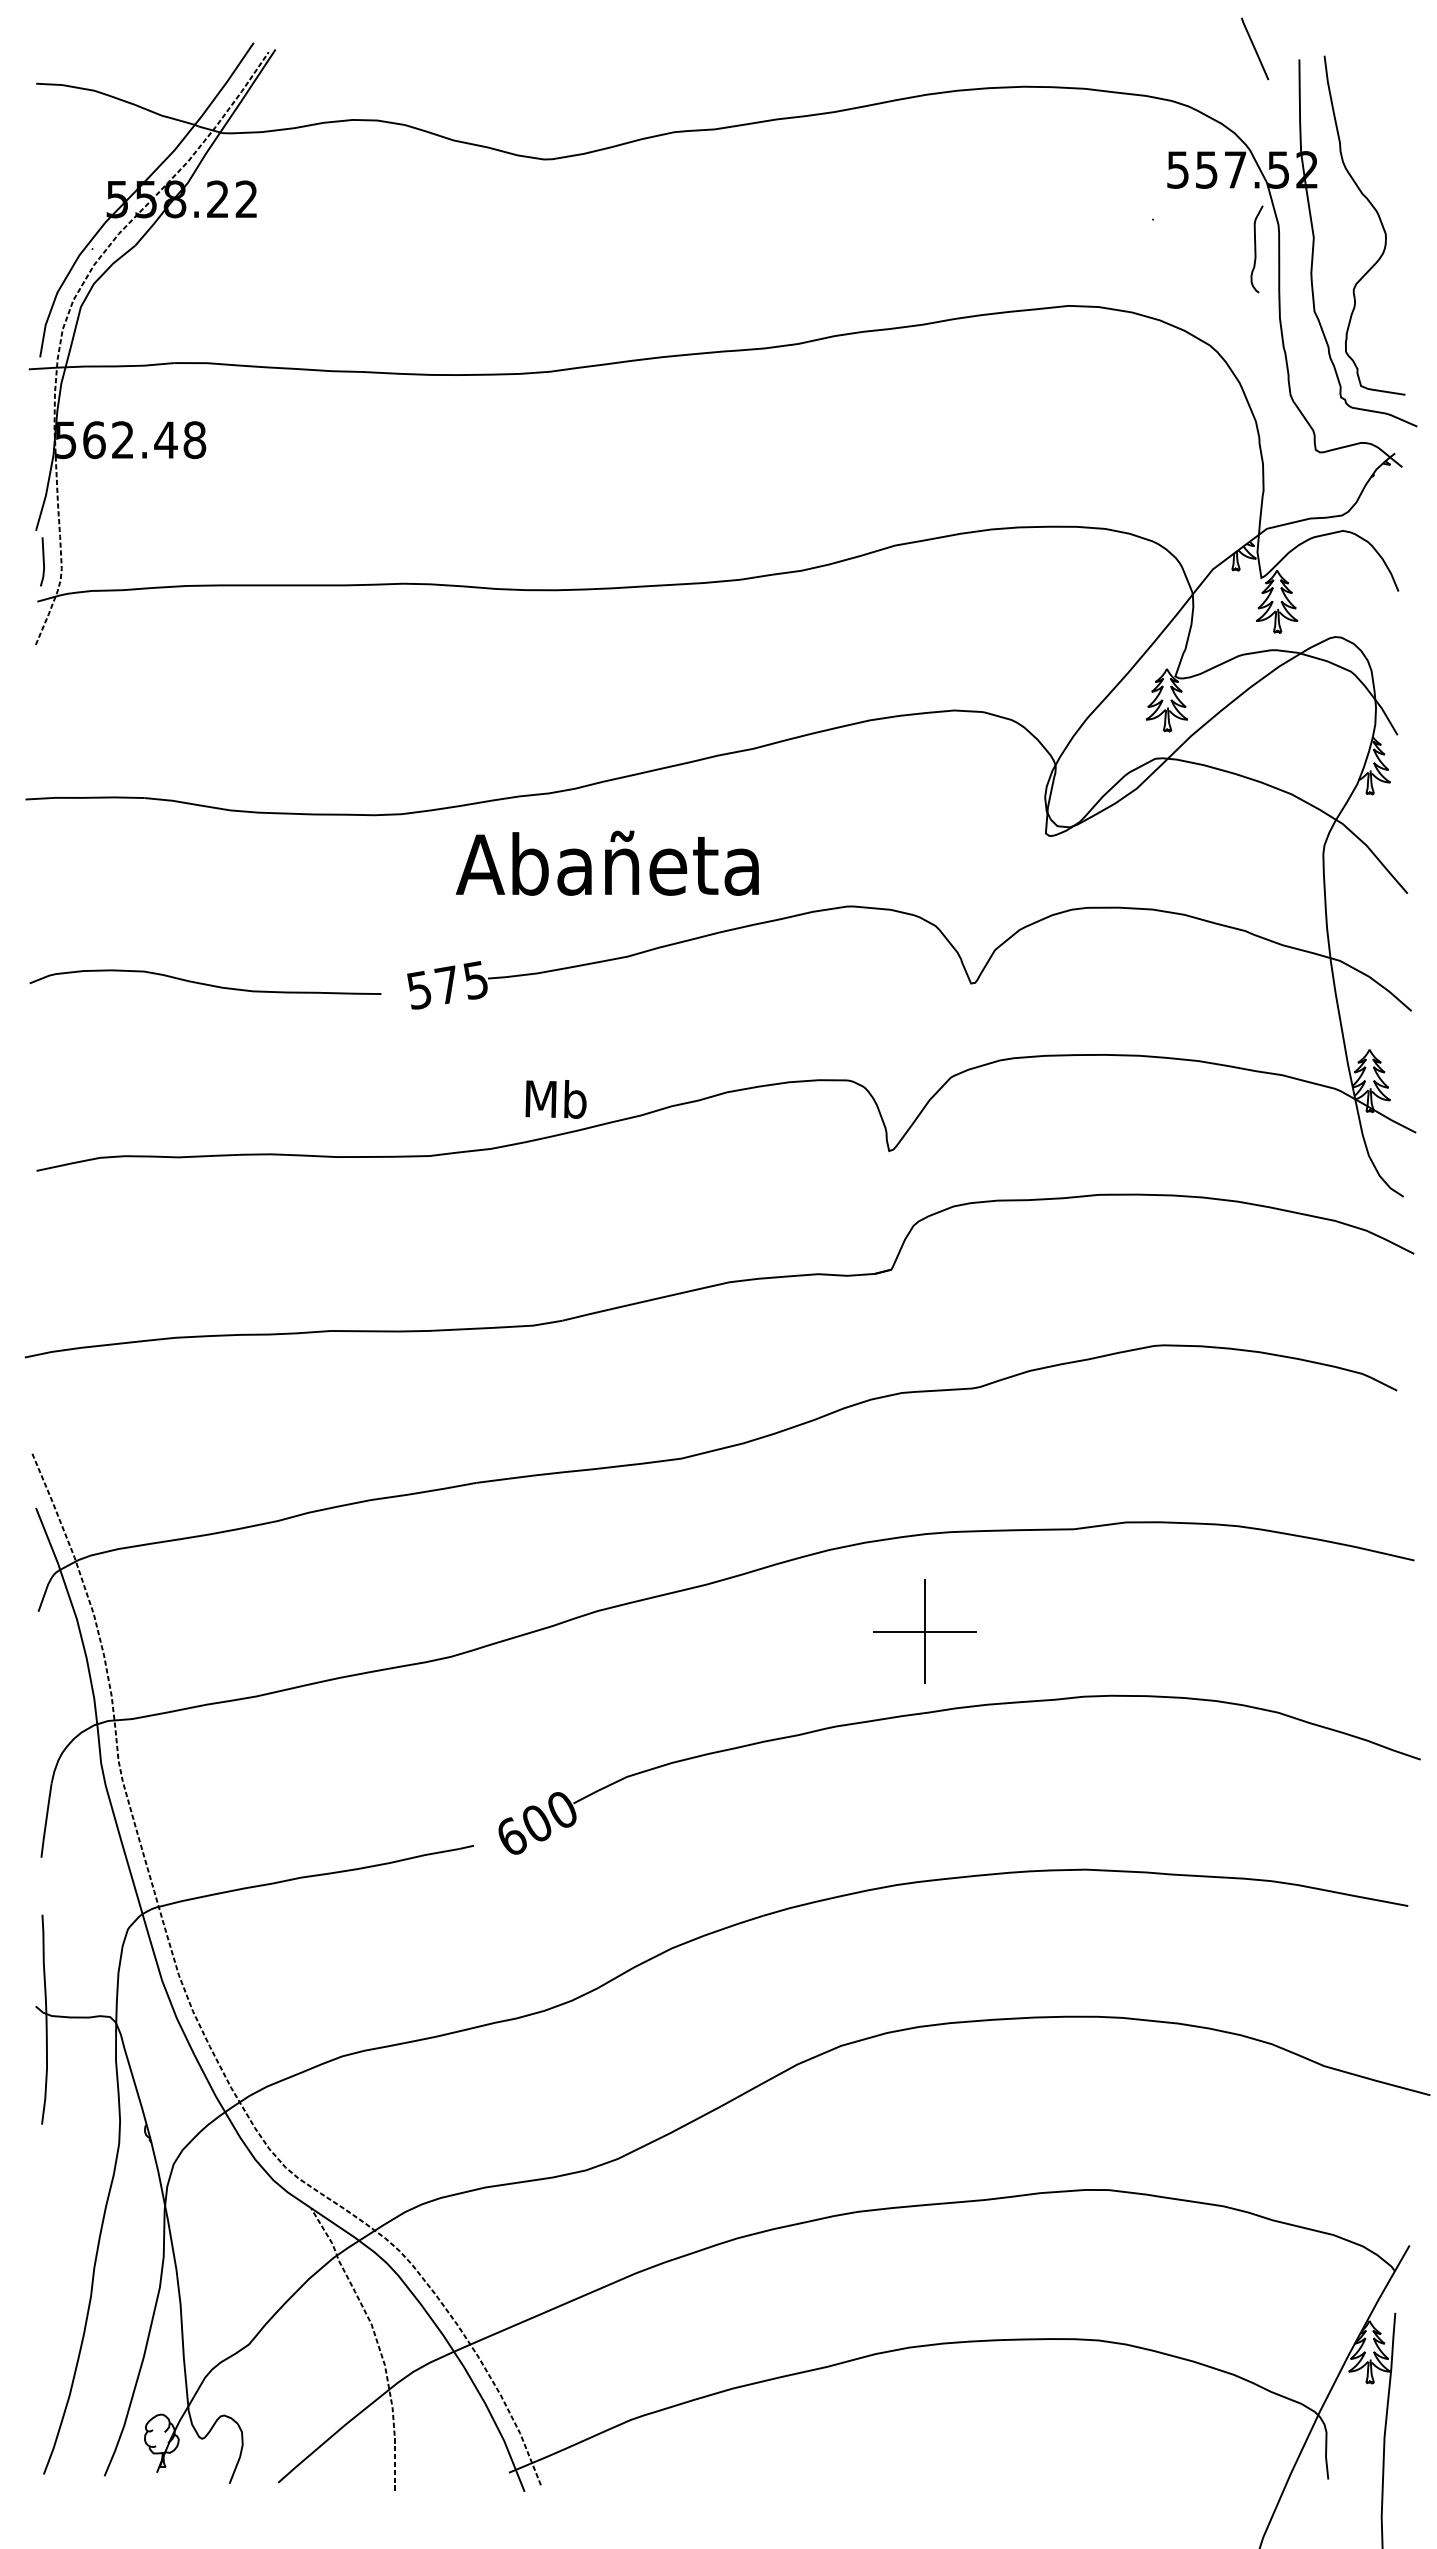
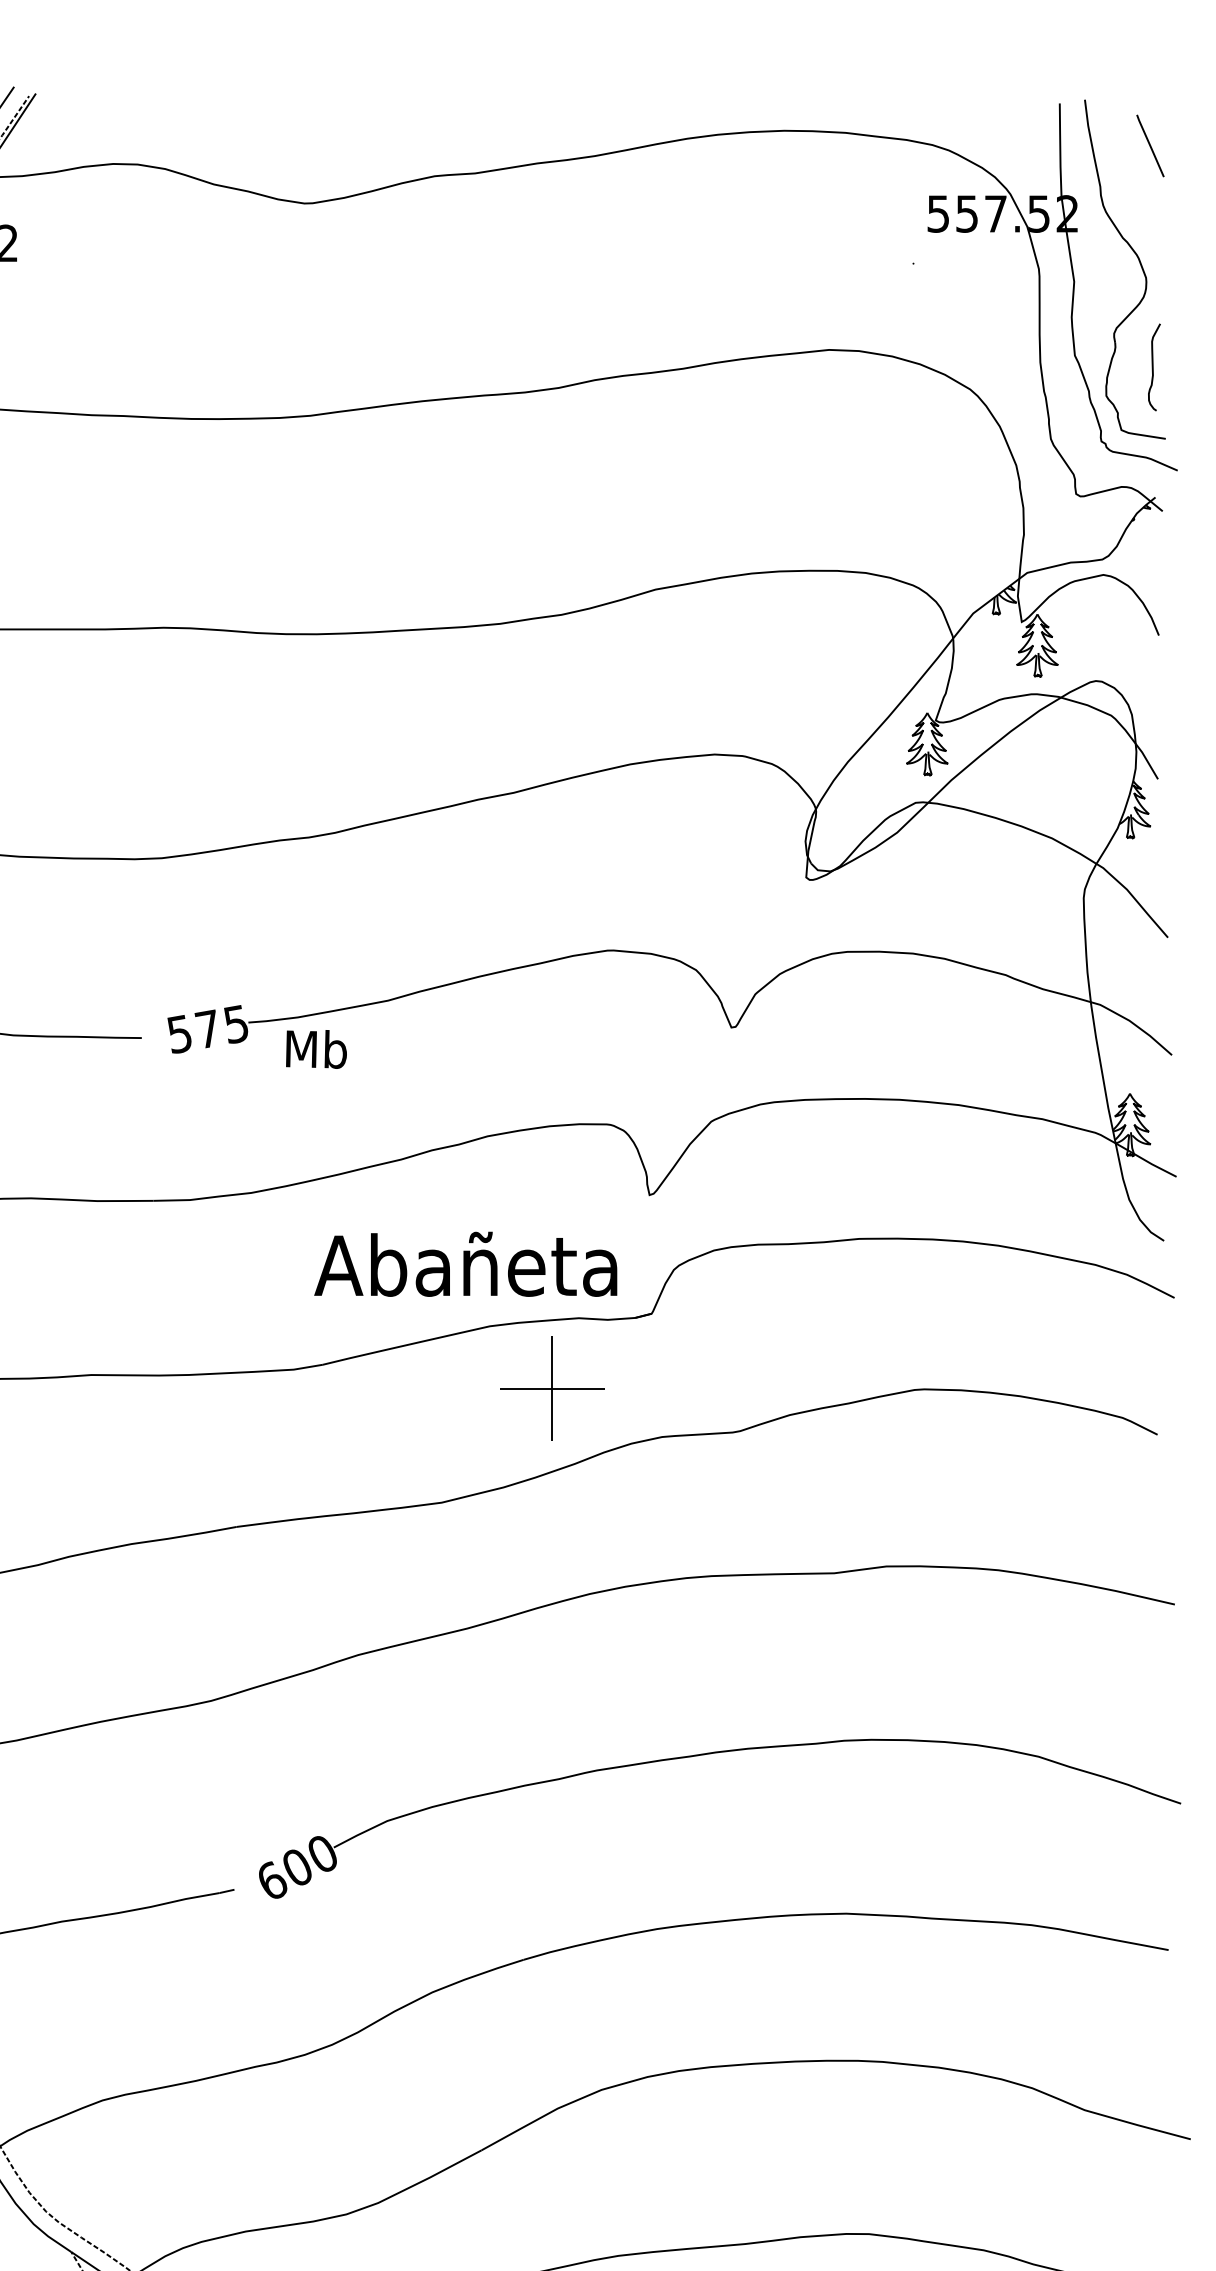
line: (1255, 48) -> (1150, 145), moved
curve: (1256, 249) -> (1153, 367), moved
text: (606, 862) -> (464, 1263), moved
text: (555, 1099) -> (315, 1049), moved
part: (924, 1631) -> (551, 1388), moved

